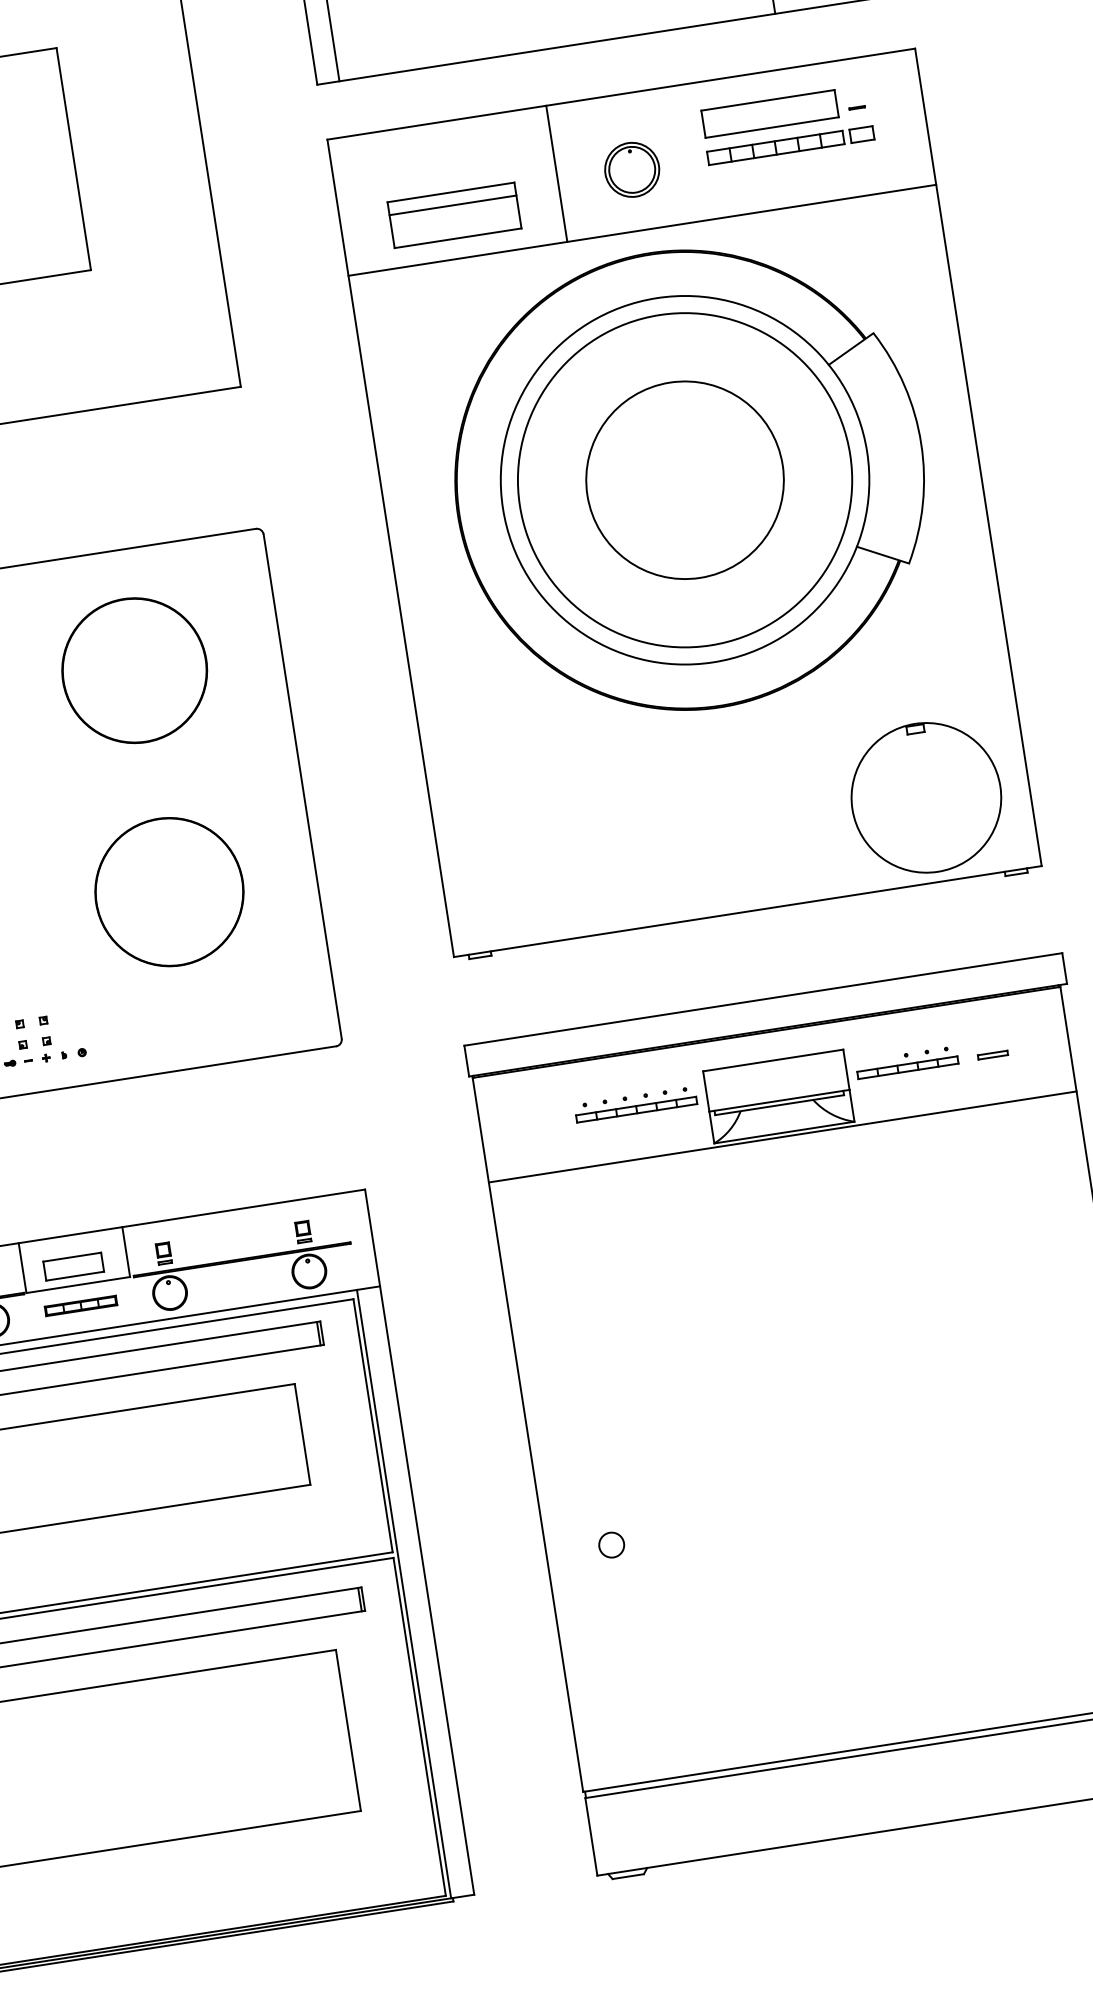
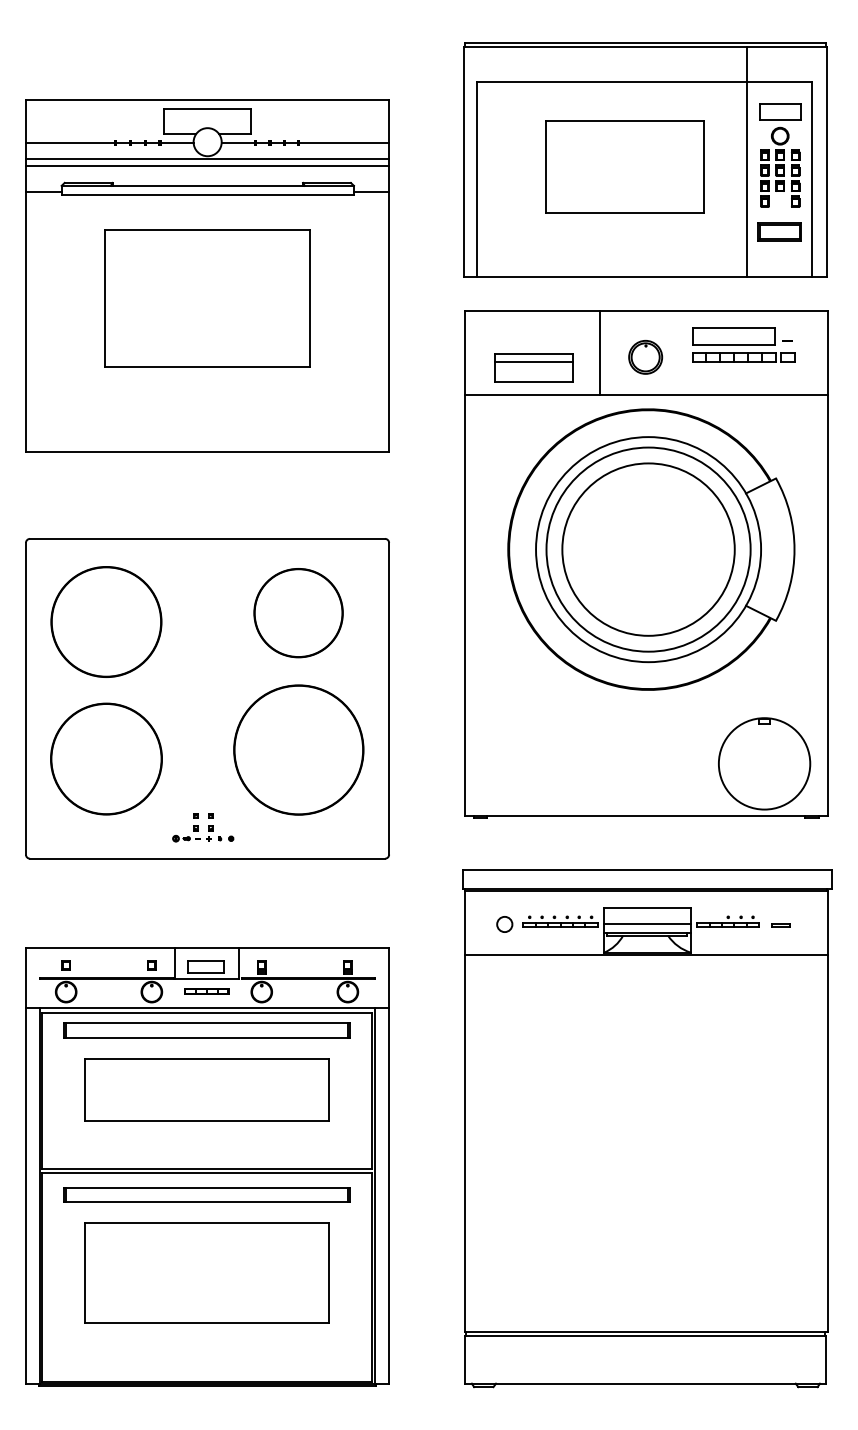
circle: (684, 480) -> (648, 549), size x1.43
circle: (168, 891) -> (298, 749), size x1.43
line: (776, 1085) -> (647, 923), added
circle: (611, 1545) -> (504, 924), moved

